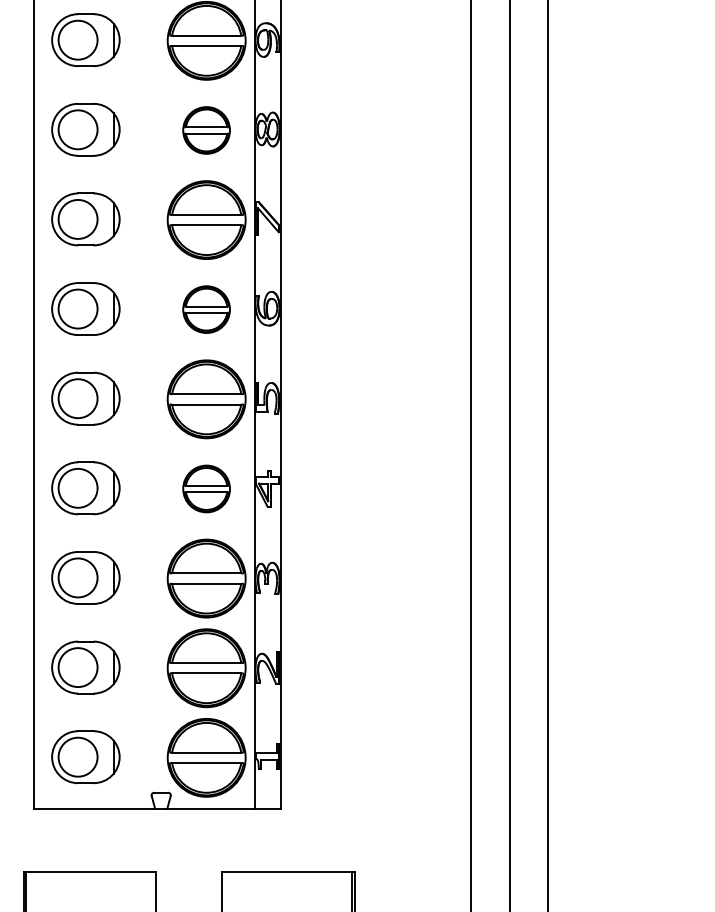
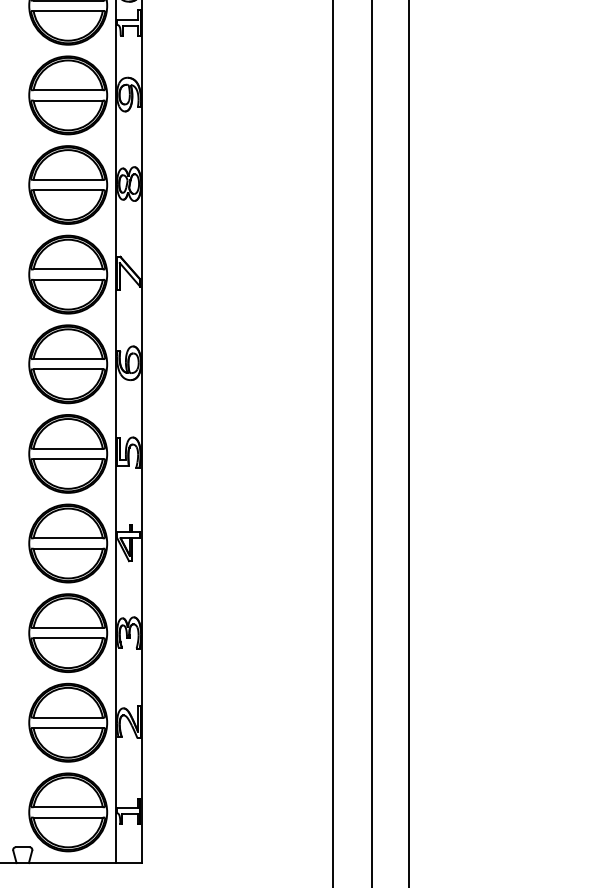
part: (206, 130) -> (68, 185), size x1.67
part: (206, 309) -> (68, 364), size x1.67
part: (206, 488) -> (68, 543), size x1.67

